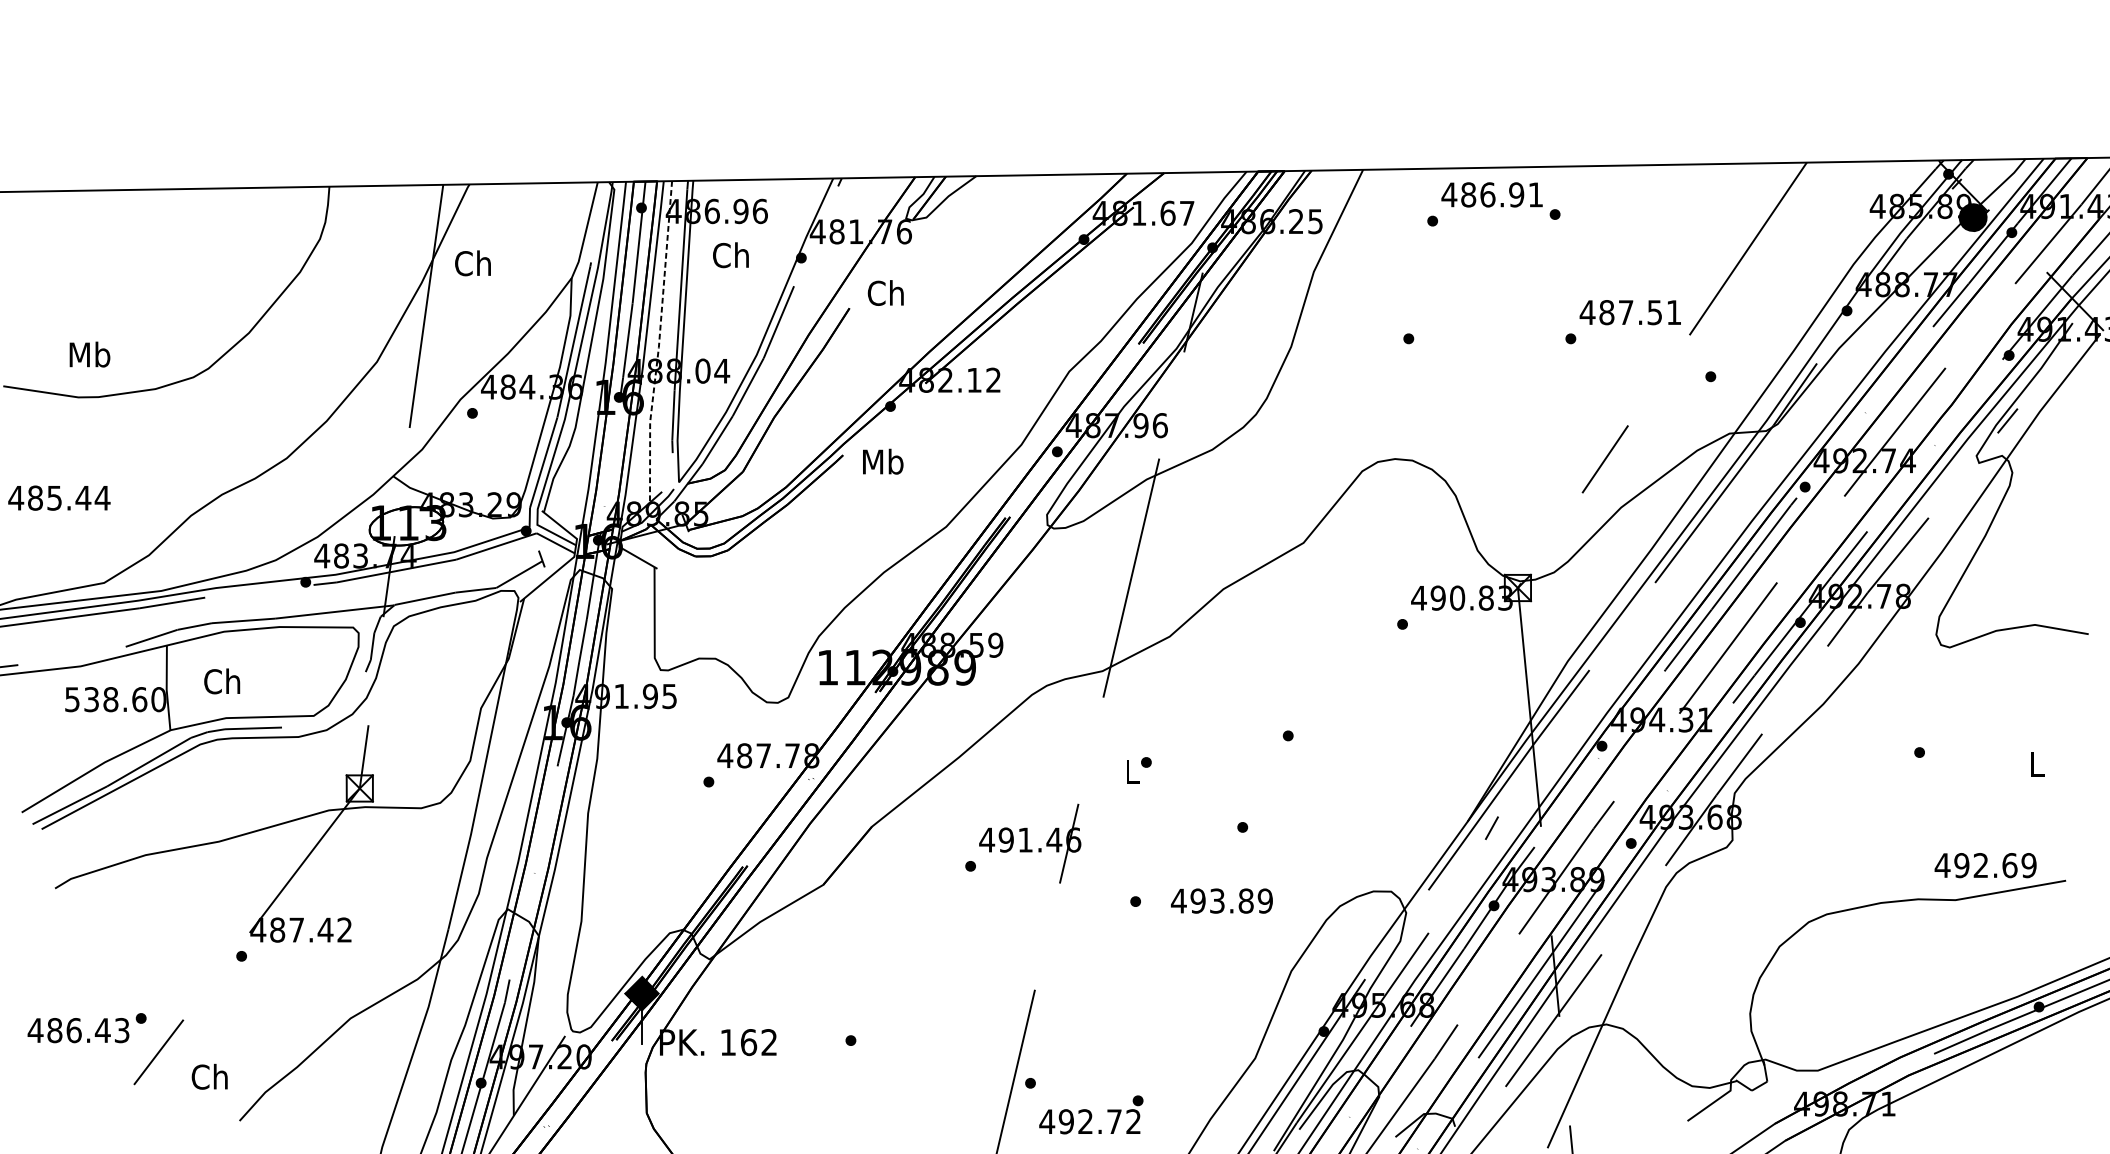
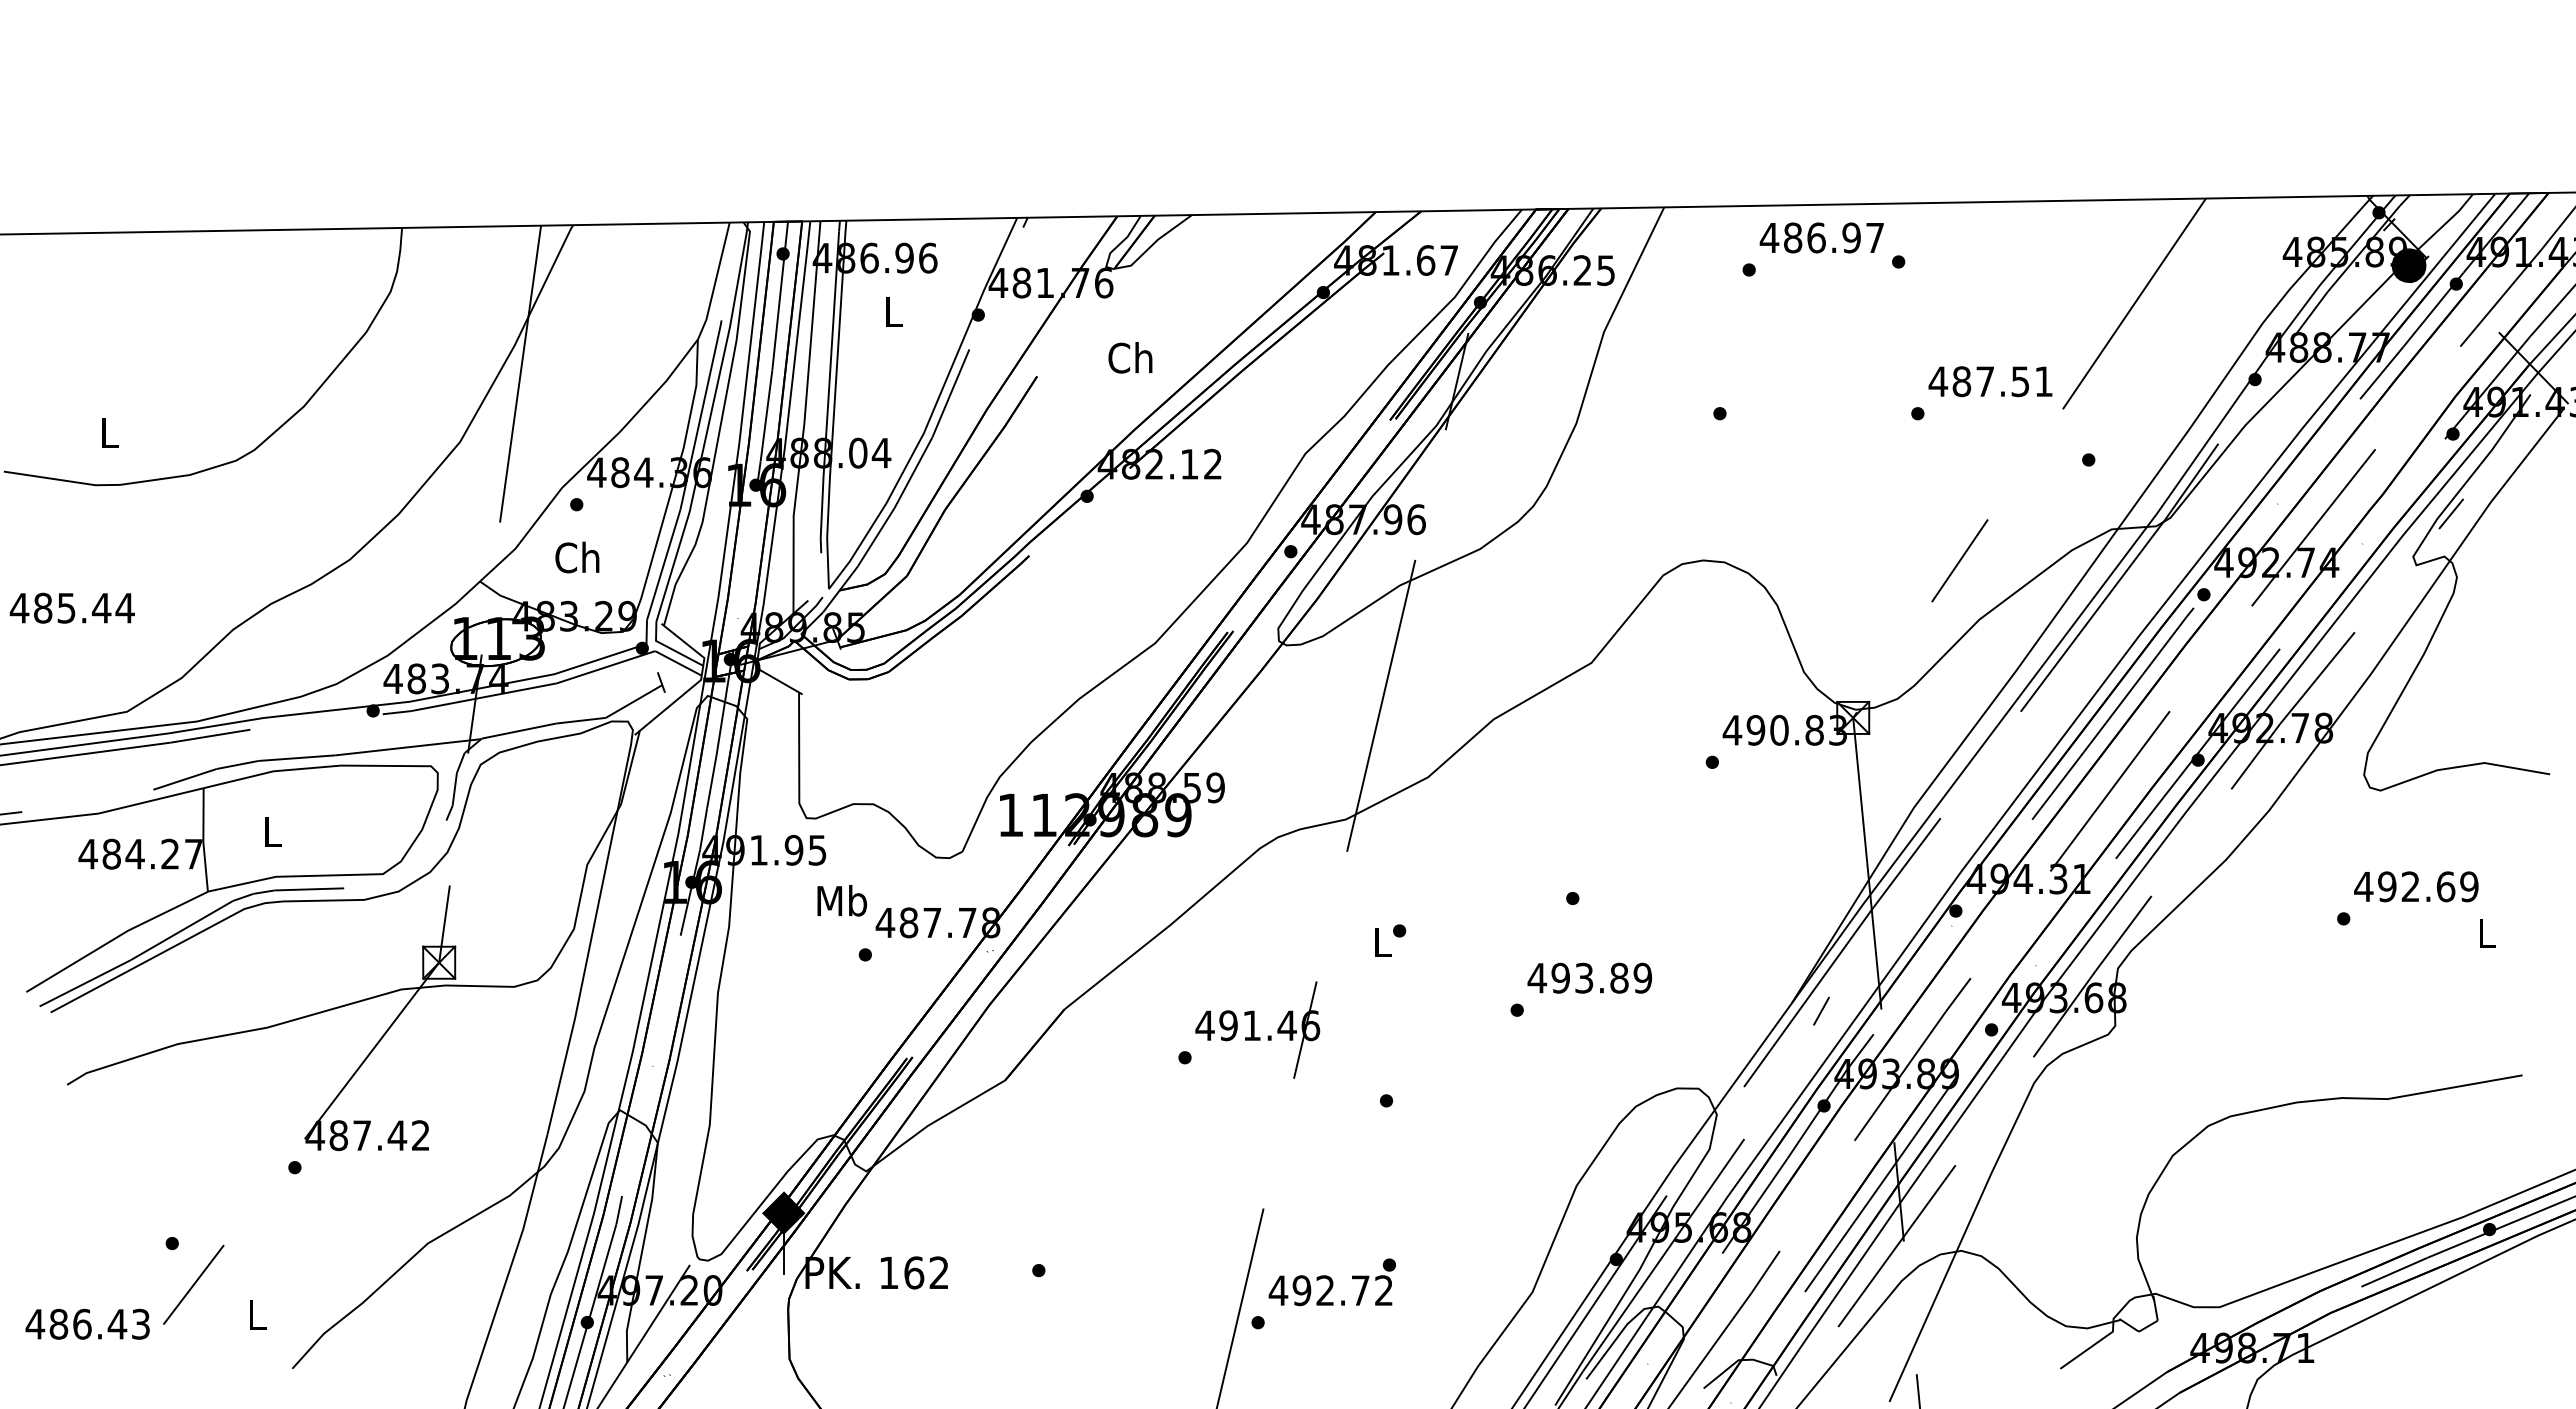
text: (1535, 194) -> (1874, 237), 486.91 -> 486.97
text: (731, 255) -> (892, 311), Ch -> L
text: (473, 263) -> (577, 557), moved
text: (885, 292) -> (1130, 357), moved
line: (659, 343) -> (804, 419), dashed -> solid
text: (89, 354) -> (109, 432), Mb -> L
text: (882, 461) -> (841, 900), moved
text: (221, 681) -> (270, 831), Ch -> L
text: (115, 699) -> (140, 853), 538.60 -> 484.27
text: (1985, 865) -> (2416, 886), moved
text: (1221, 900) -> (1589, 977), moved
text: (78, 1029) -> (87, 1323), moved
text: (209, 1076) -> (255, 1314), Ch -> L
text: (1090, 1115) -> (1331, 1282), moved

